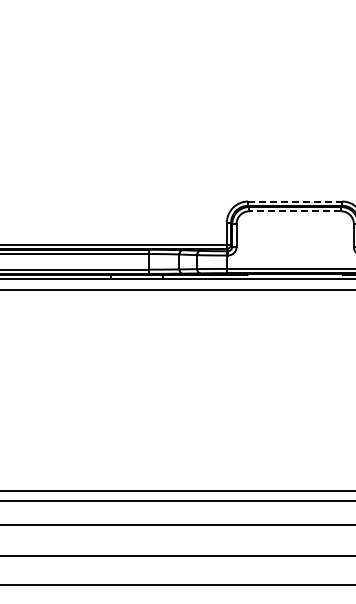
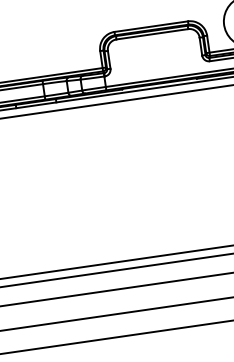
line: (295, 201) -> (151, 26), dashed -> solid
line: (295, 211) -> (152, 34), dashed -> solid

